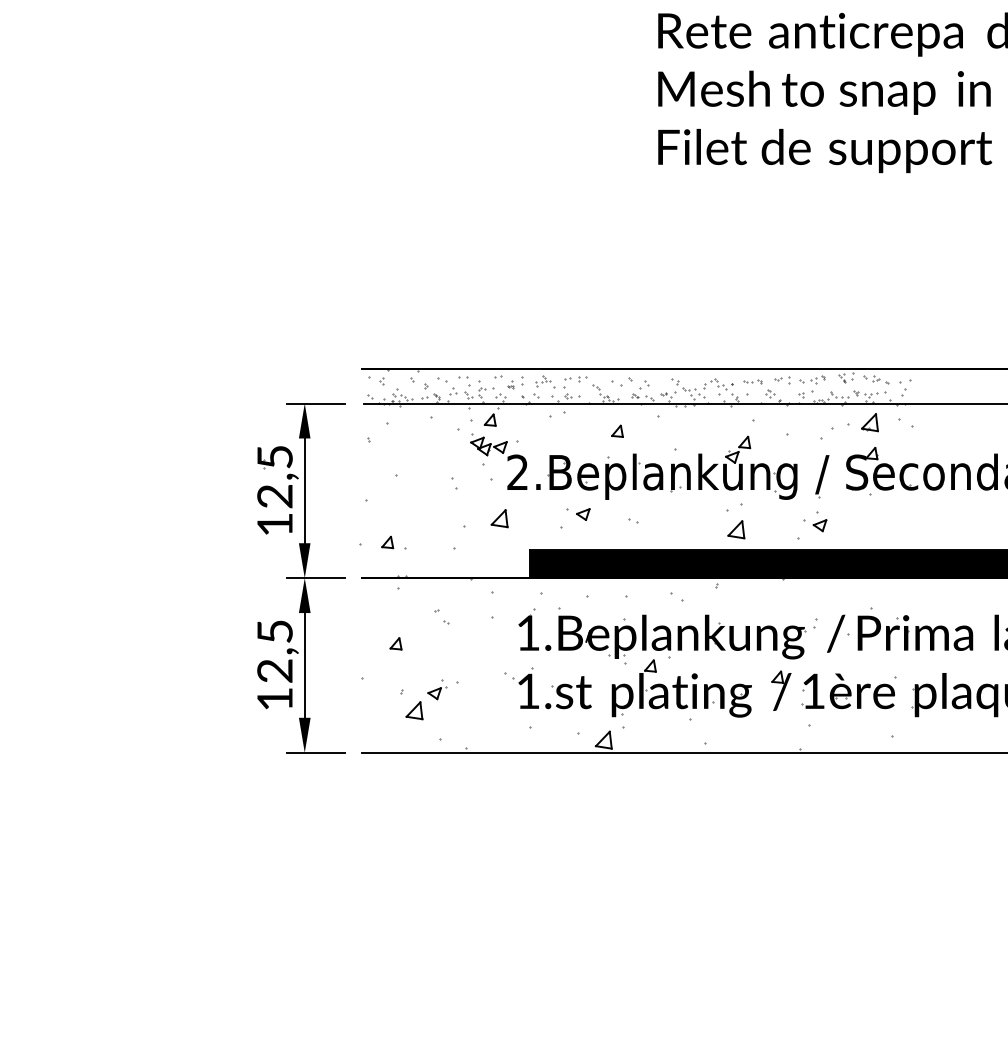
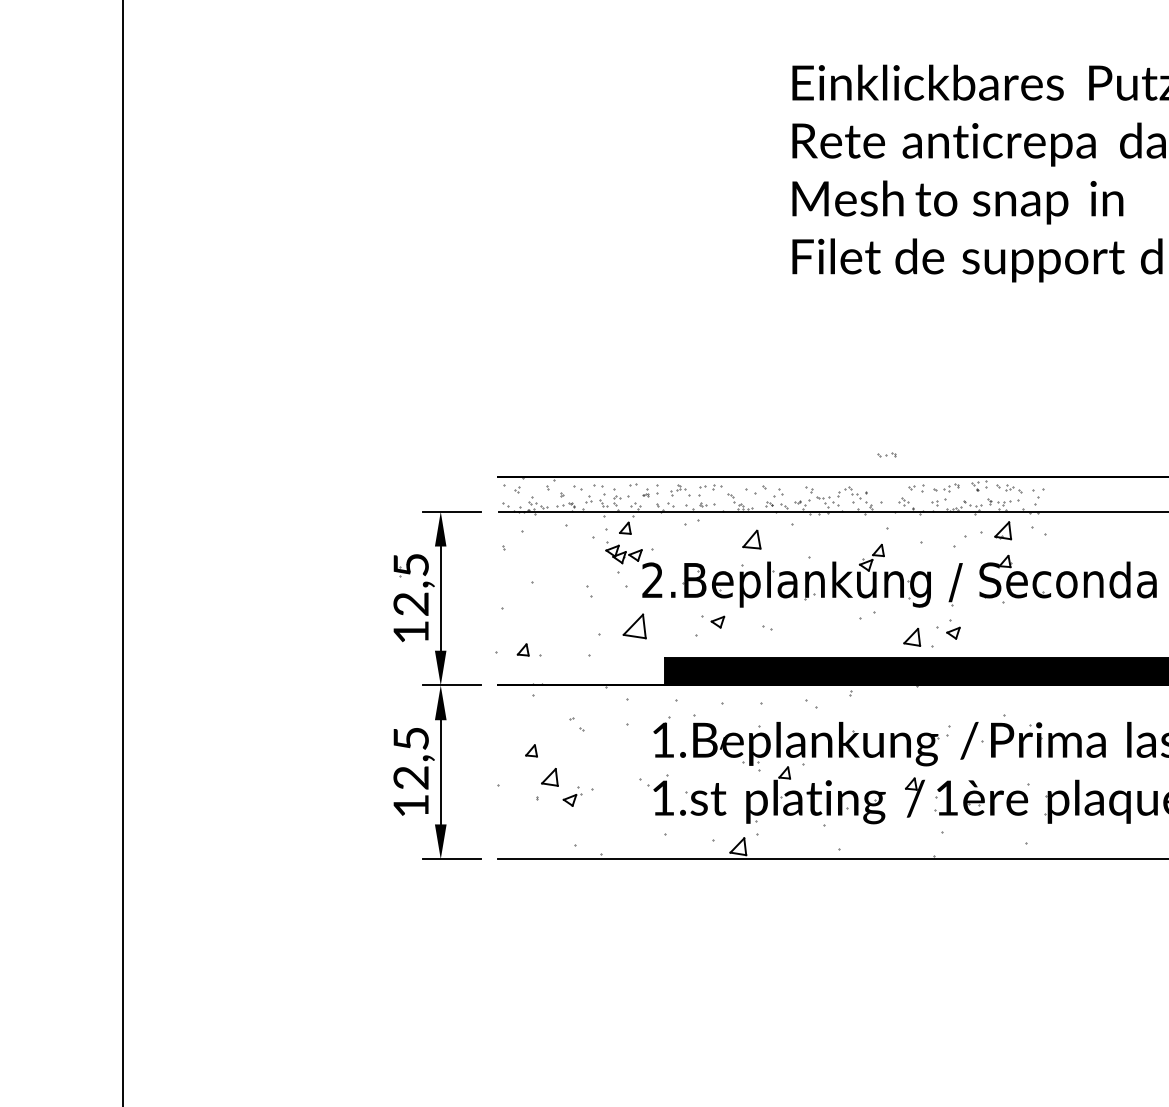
part: (752, 381) -> (886, 454), moved
part: (617, 430) -> (751, 538), size x1.6
part: (499, 517) -> (634, 625), size x1.4
part: (736, 529) -> (912, 637), moved
part: (414, 710) -> (549, 777), moved

